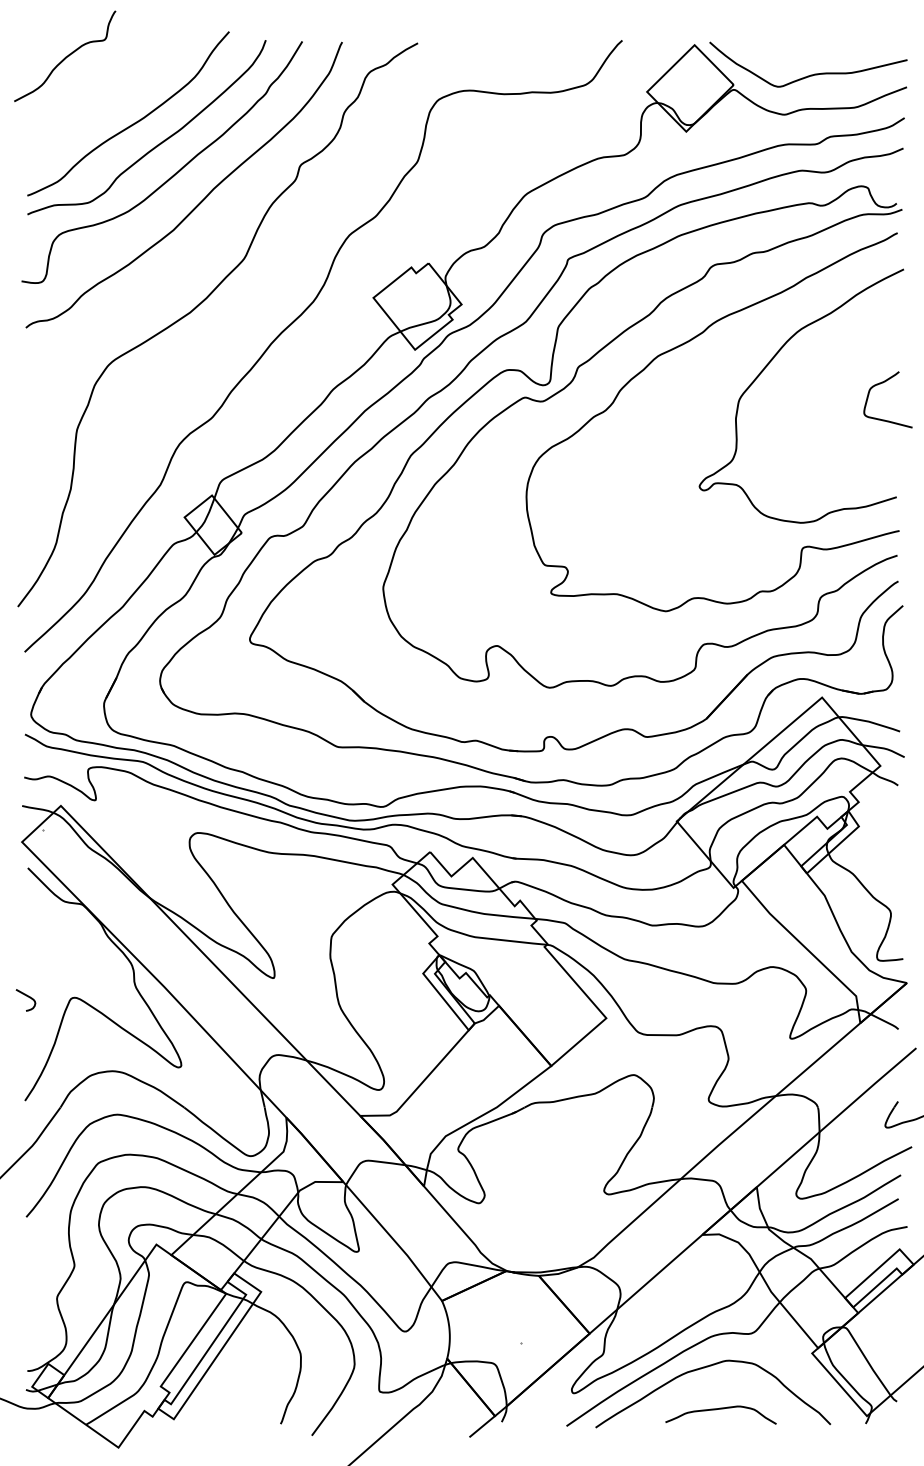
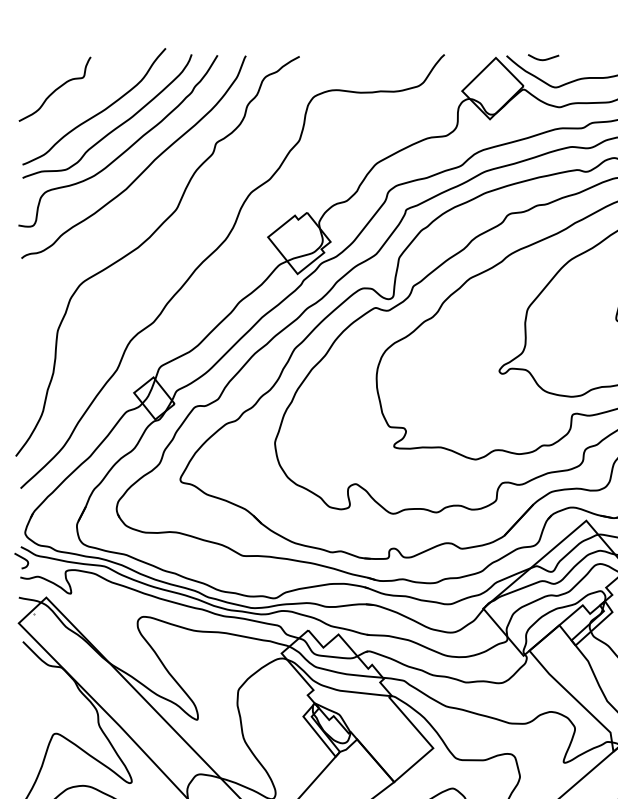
curve: (761, 47) -> (543, 59), added
curve: (65, 56) -> (55, 89), moved
curve: (26, 996) -> (21, 558), moved

